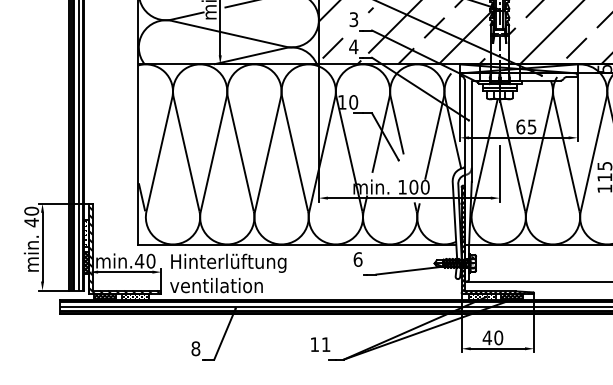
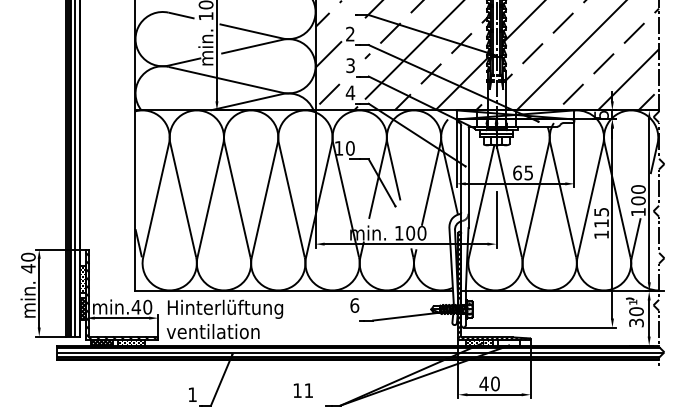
hatch: (511, 296) -> (508, 342), removed
text: (319, 344) -> (302, 390), moved
text: (195, 348) -> (192, 394), 8 -> 1

